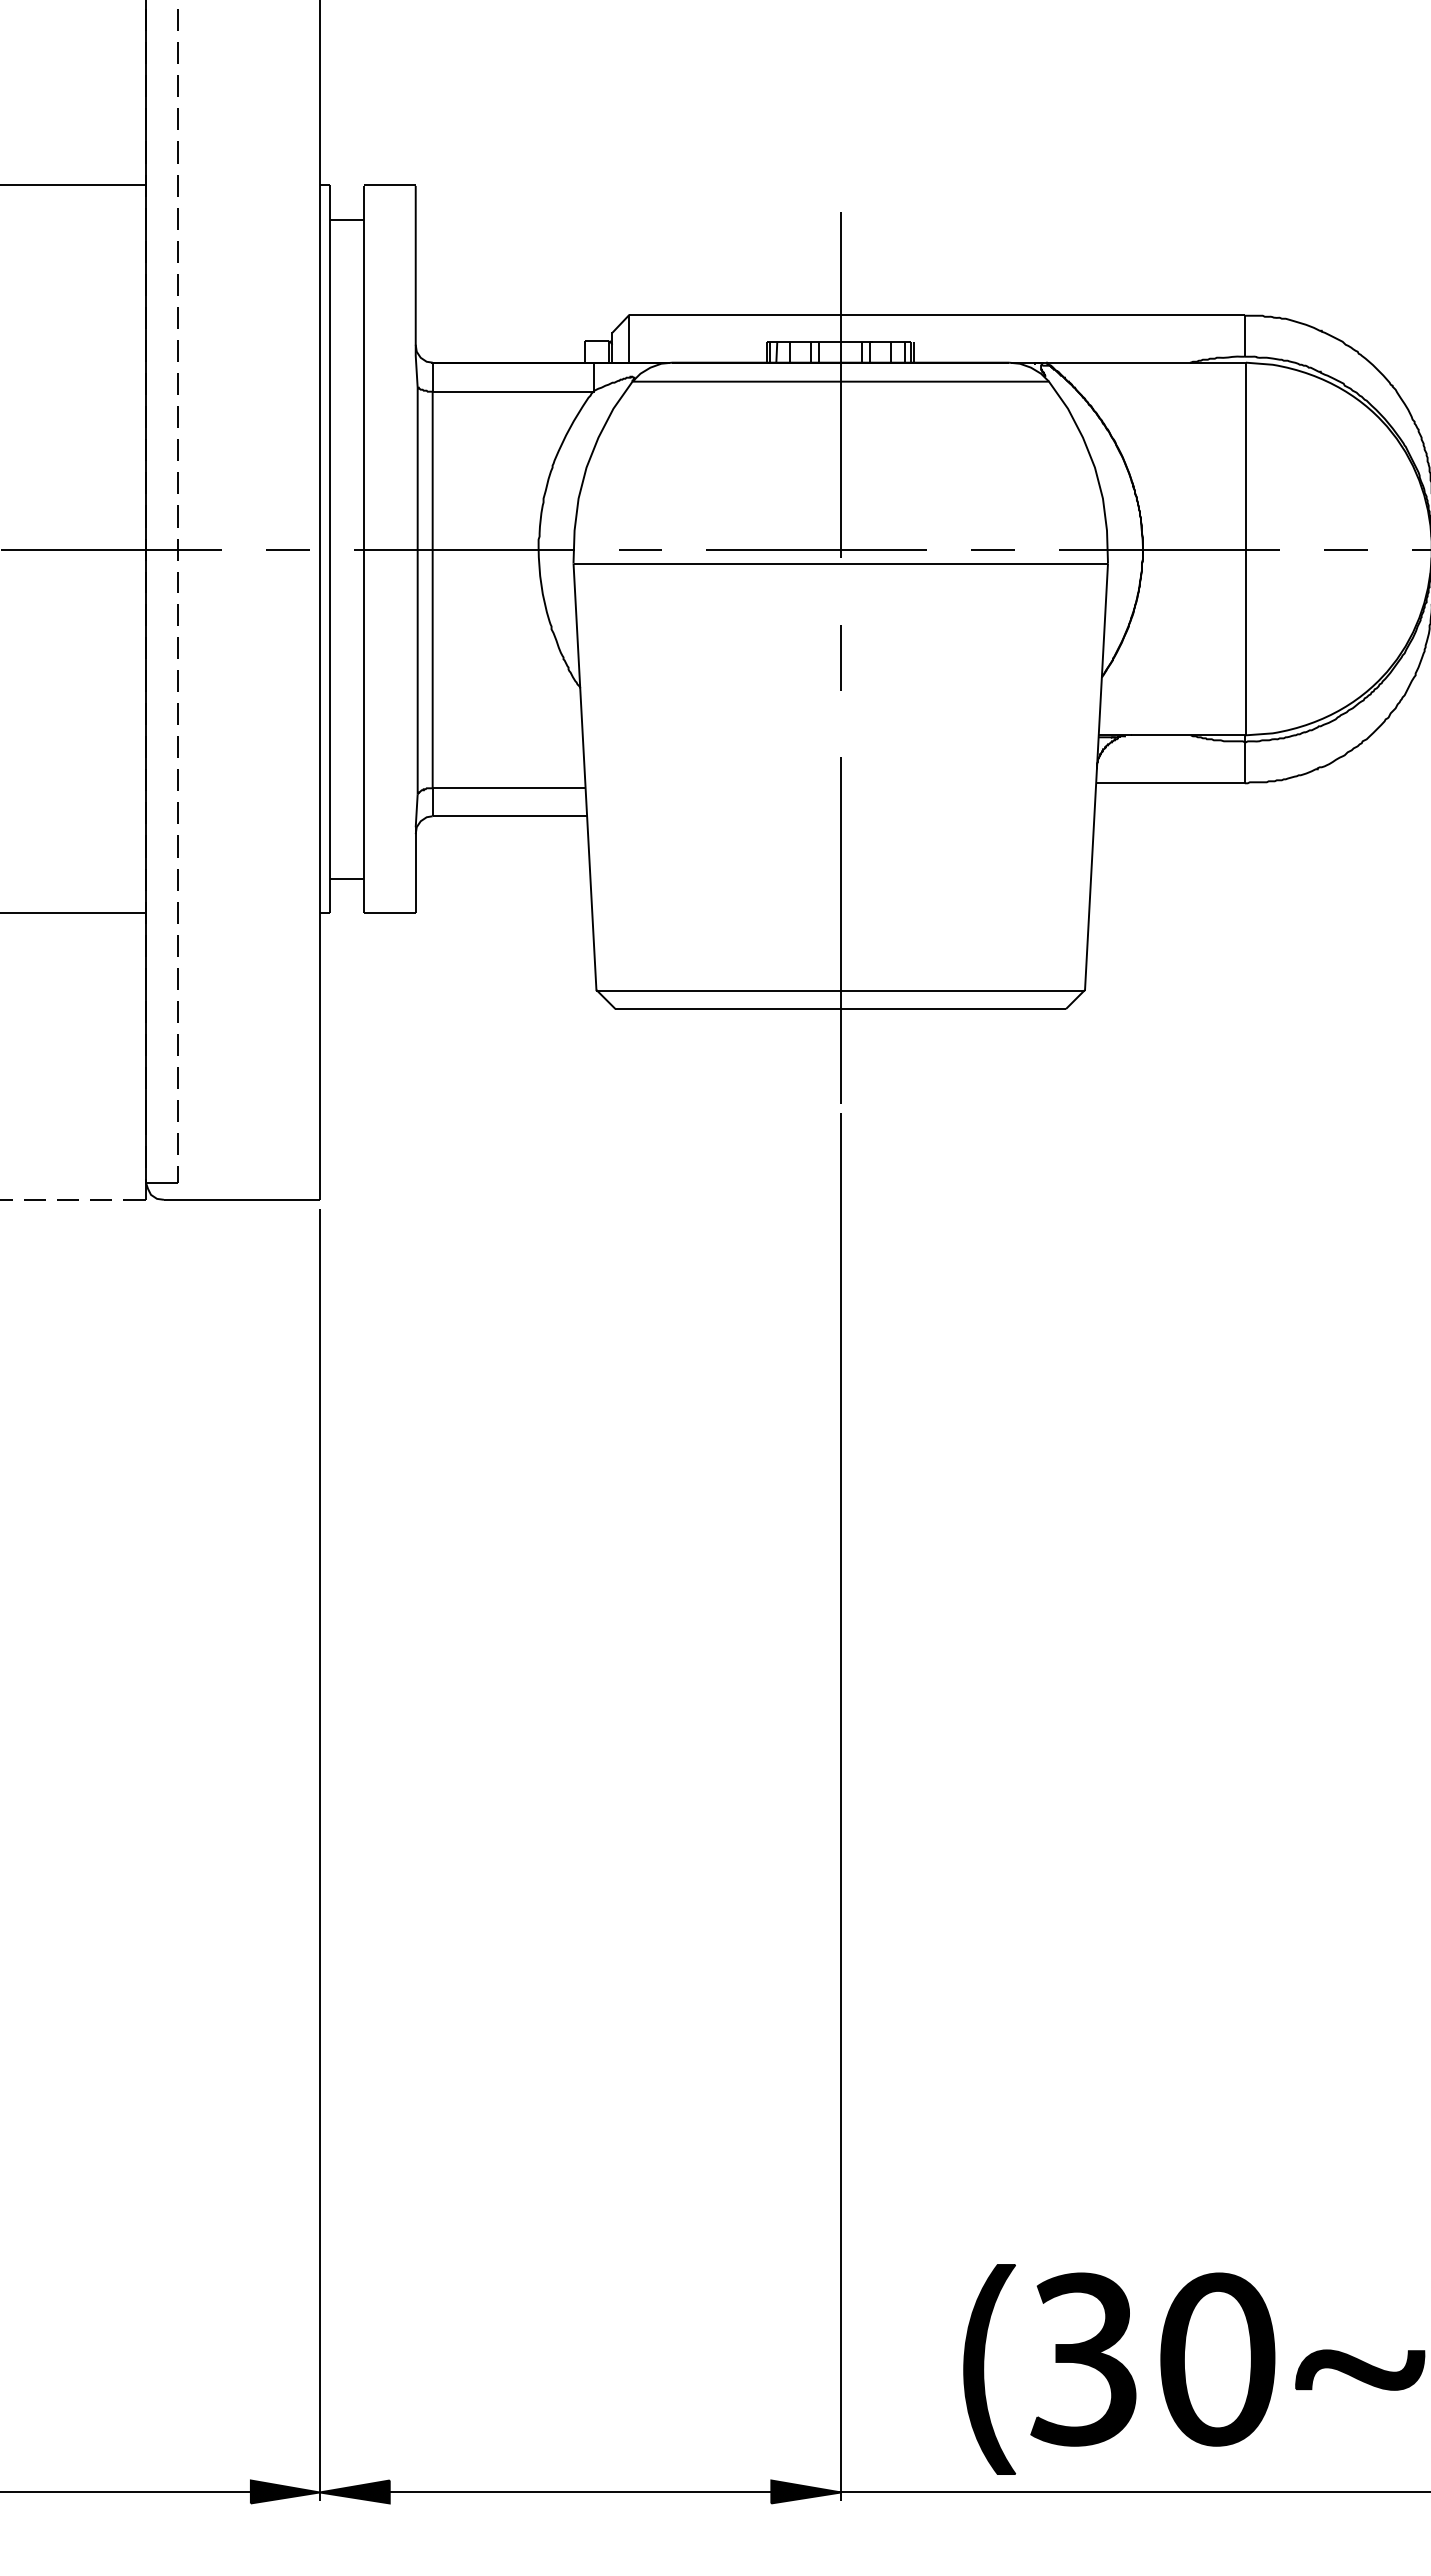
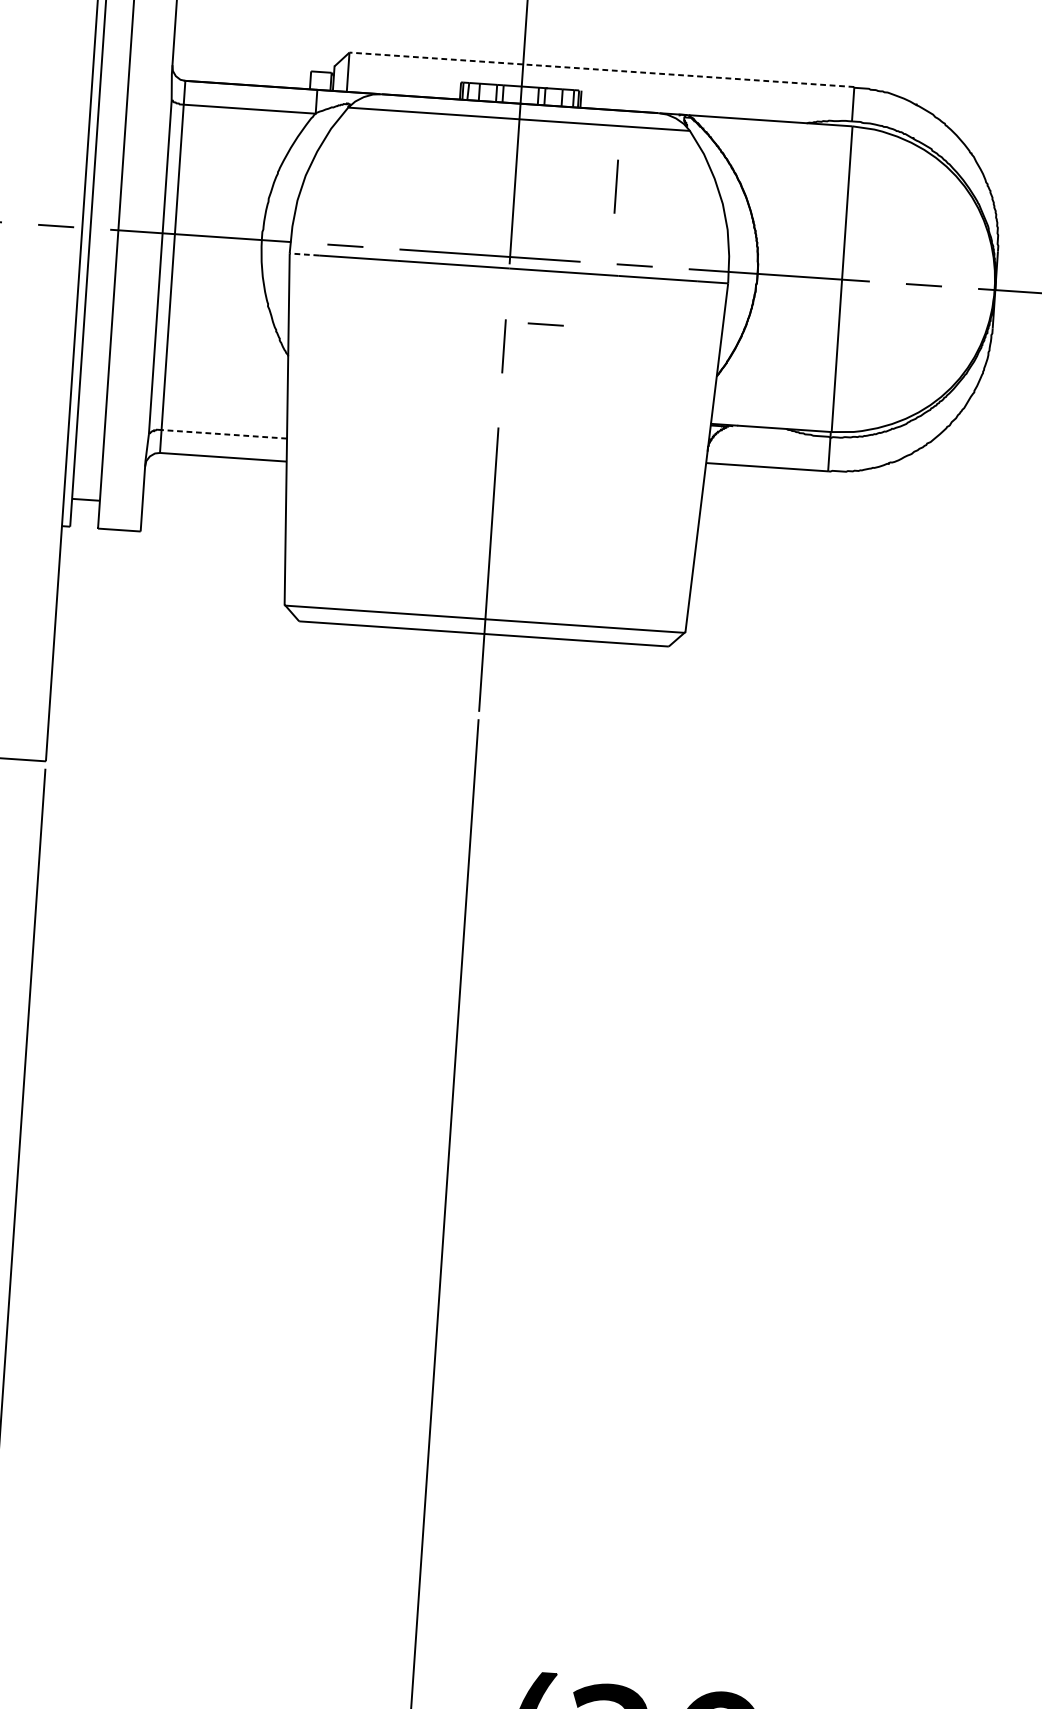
line: (937, 314) -> (602, 69), solid -> dashed
line: (963, 454) -> (615, 185), added
line: (591, 563) -> (304, 254), solid -> dashed
line: (889, 628) -> (545, 324), added
line: (508, 788) -> (223, 434), solid -> dashed

